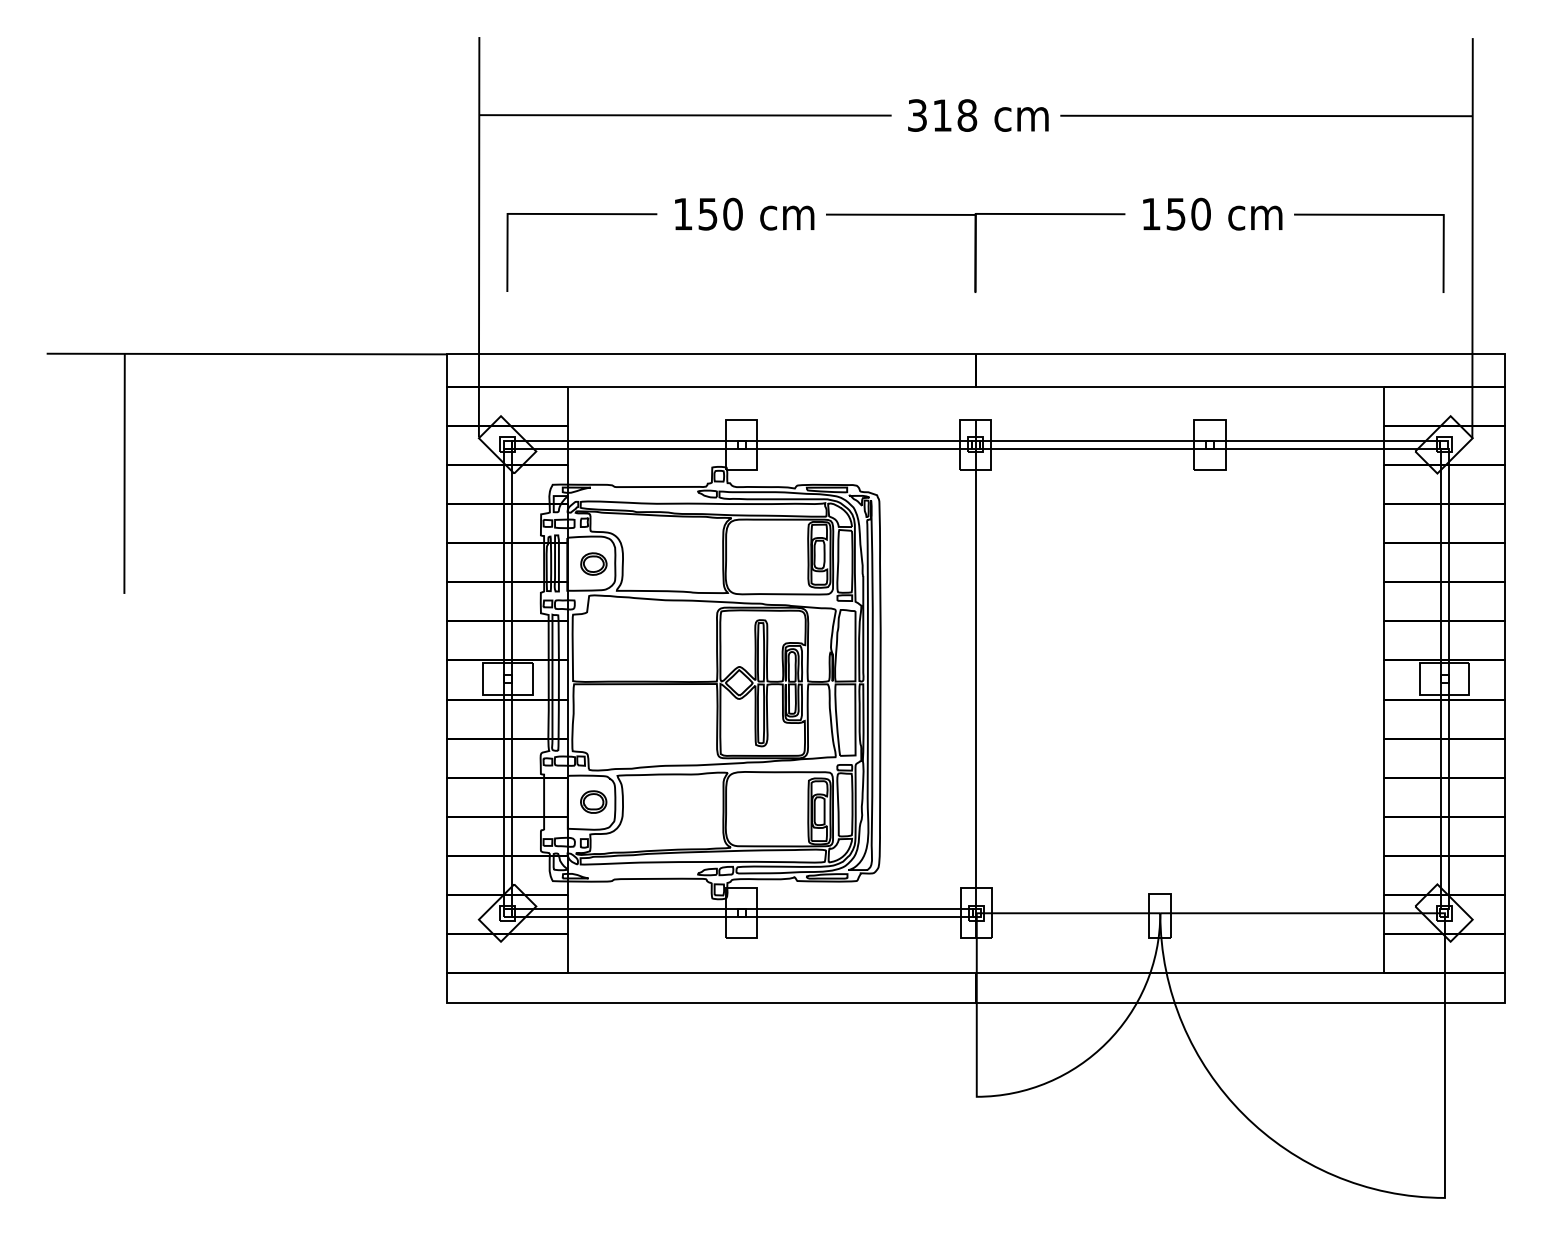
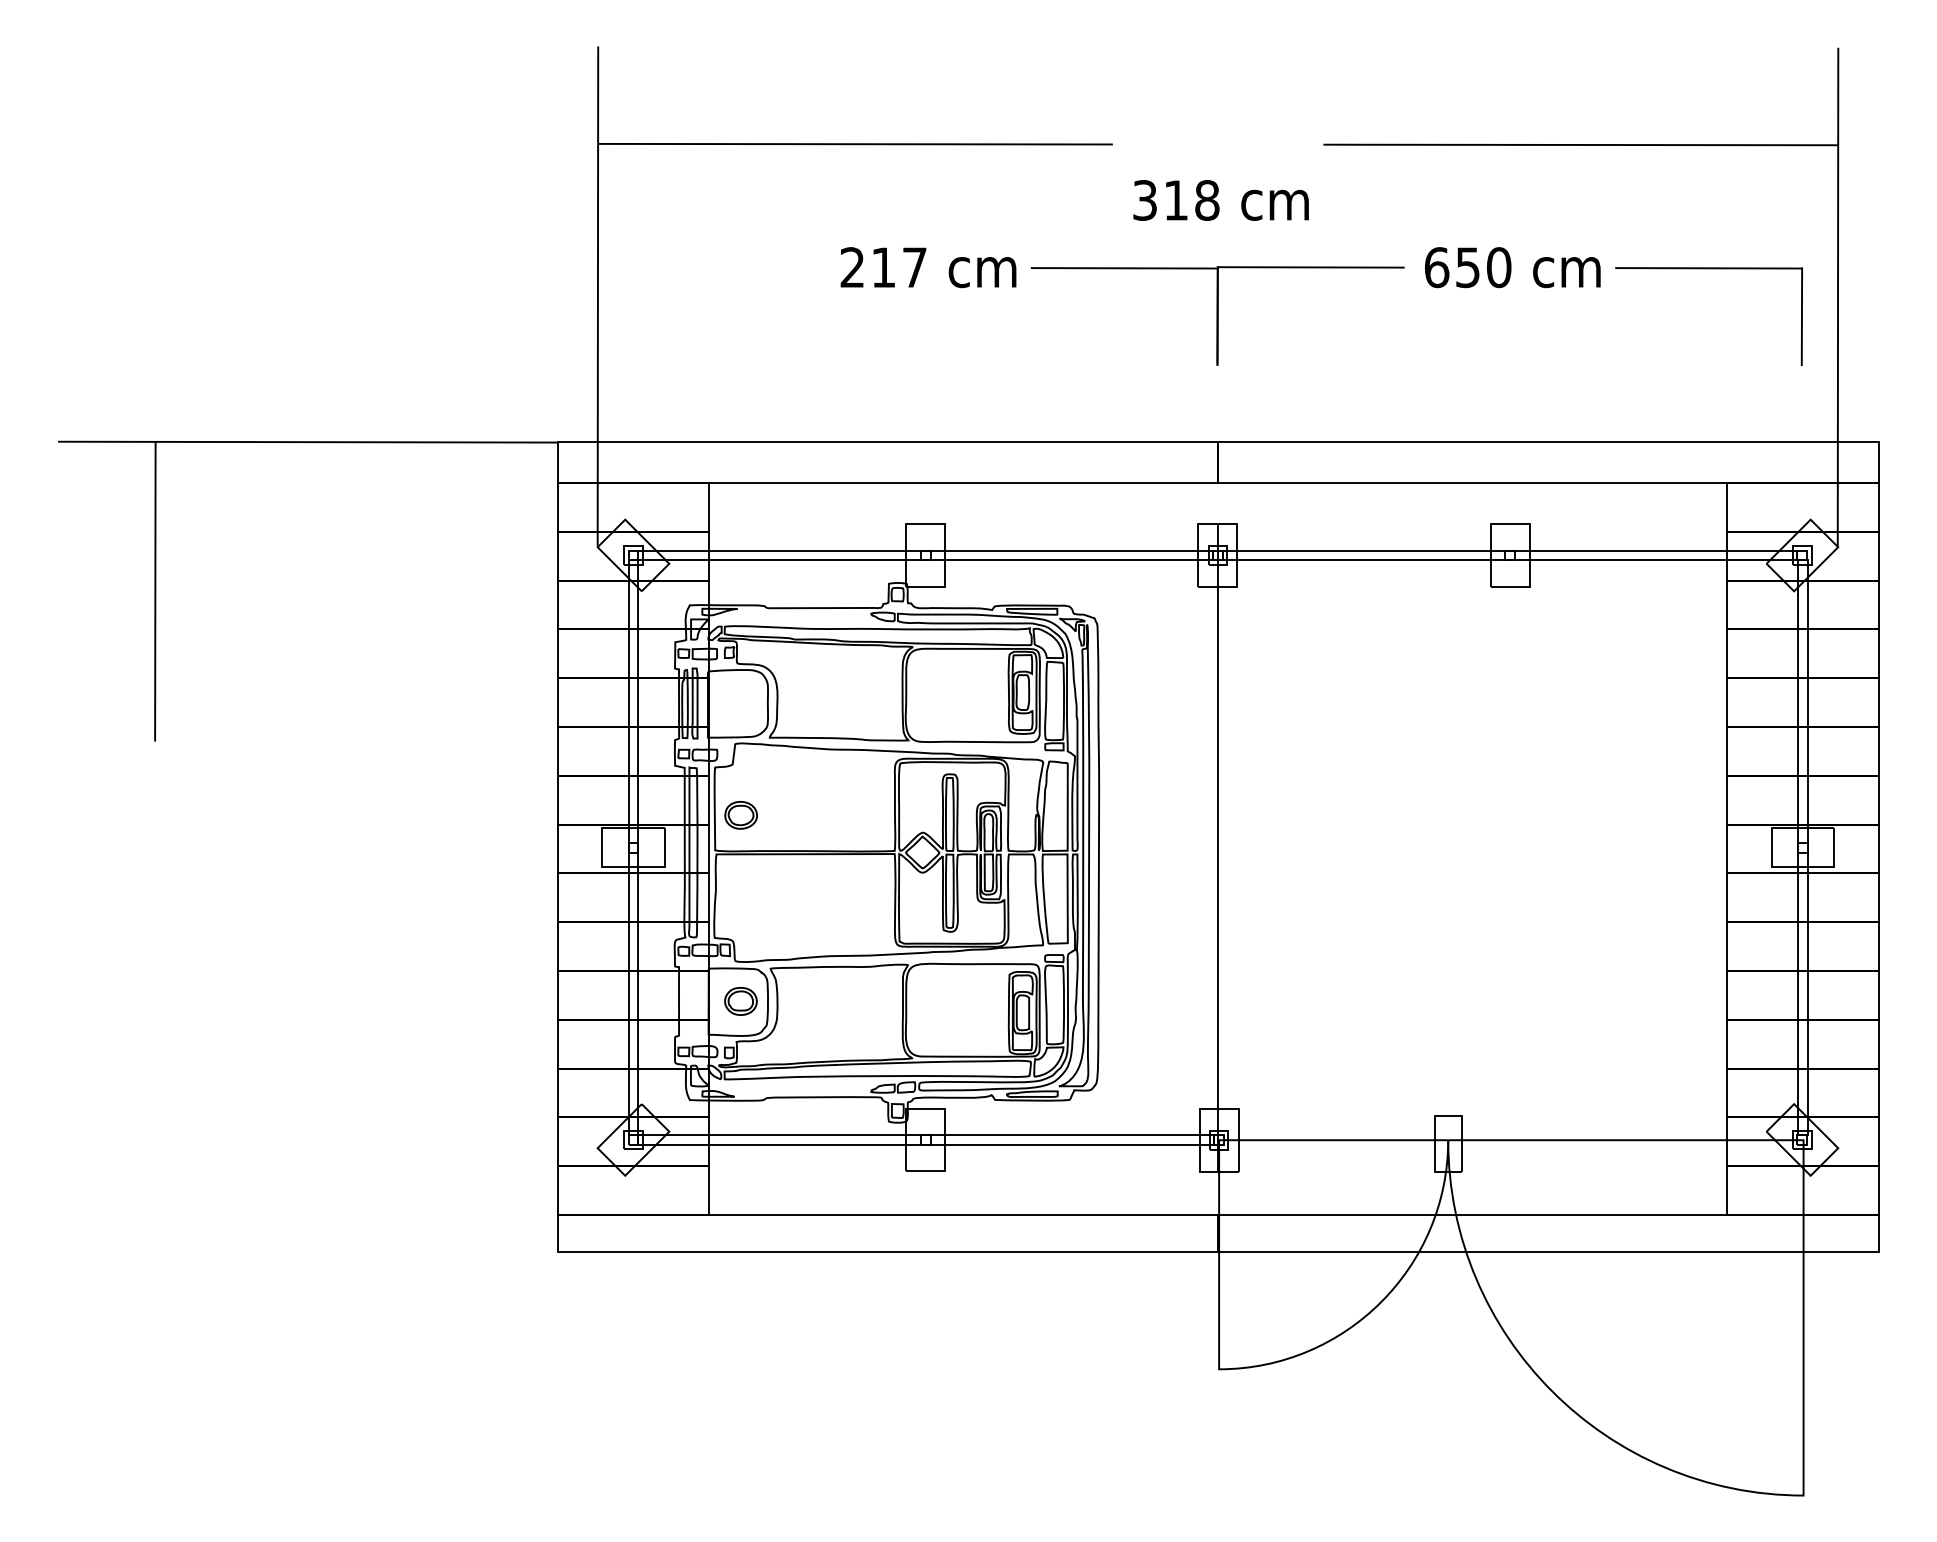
text: (977, 115) -> (1220, 200), moved
part: (582, 214) -> (726, 268), removed
text: (707, 214) -> (883, 267), 150 -> 217
text: (1150, 214) -> (1436, 267), 150 -> 650
part: (593, 563) -> (740, 814), moved

